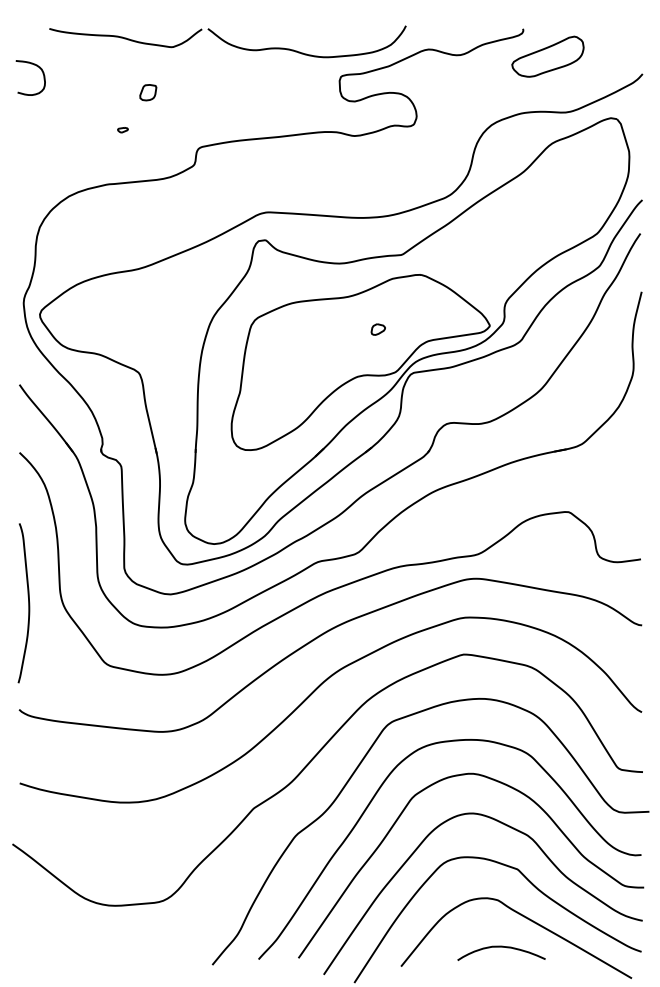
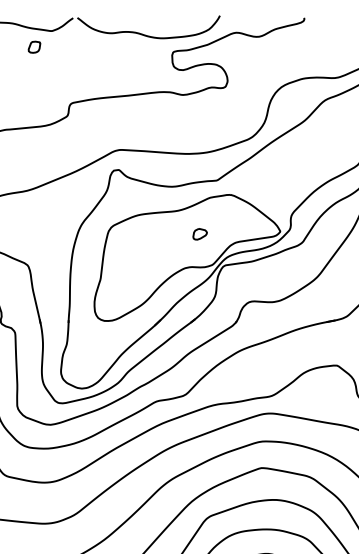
part: (547, 56) -> (321, 37), removed
part: (148, 92) -> (34, 47), moved
part: (122, 130) -> (15, 91), removed
part: (377, 329) -> (199, 234), size x1.4

